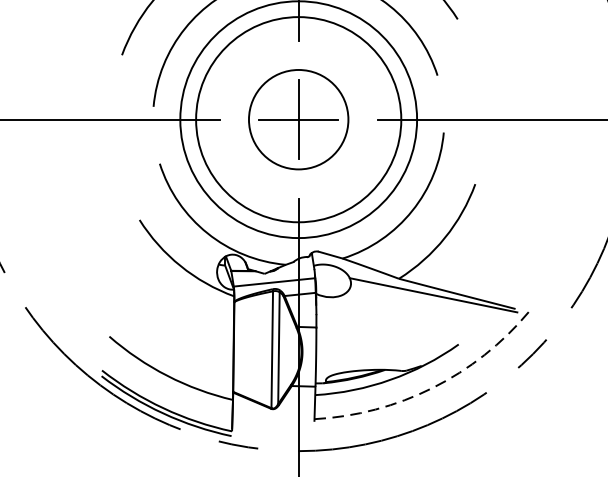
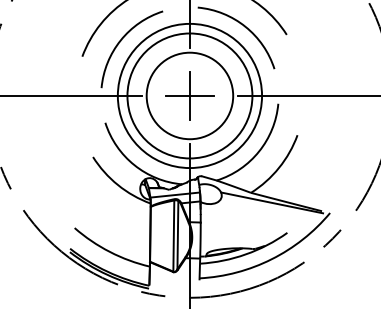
circle: (297, 118) -> (189, 95), size x1.43
arc: (432, 388) -> (271, 259), dashed -> solid

